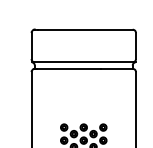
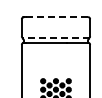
line: (86, 30) -> (57, 17), solid -> dashed
line: (83, 62) -> (55, 38), solid -> dashed

